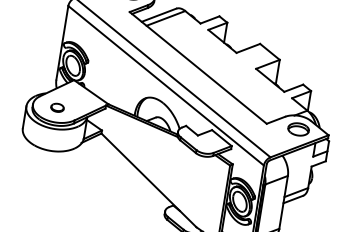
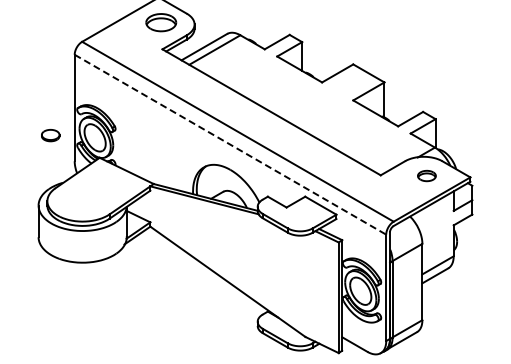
line: (166, 85) -> (230, 144), solid -> dashed
part: (57, 107) -> (50, 135), moved
part: (298, 129) -> (426, 175), size x0.6

